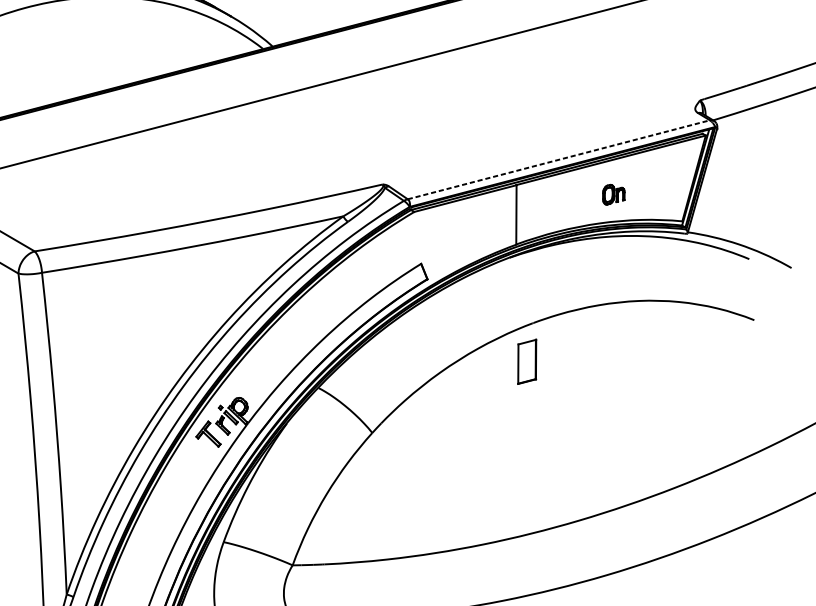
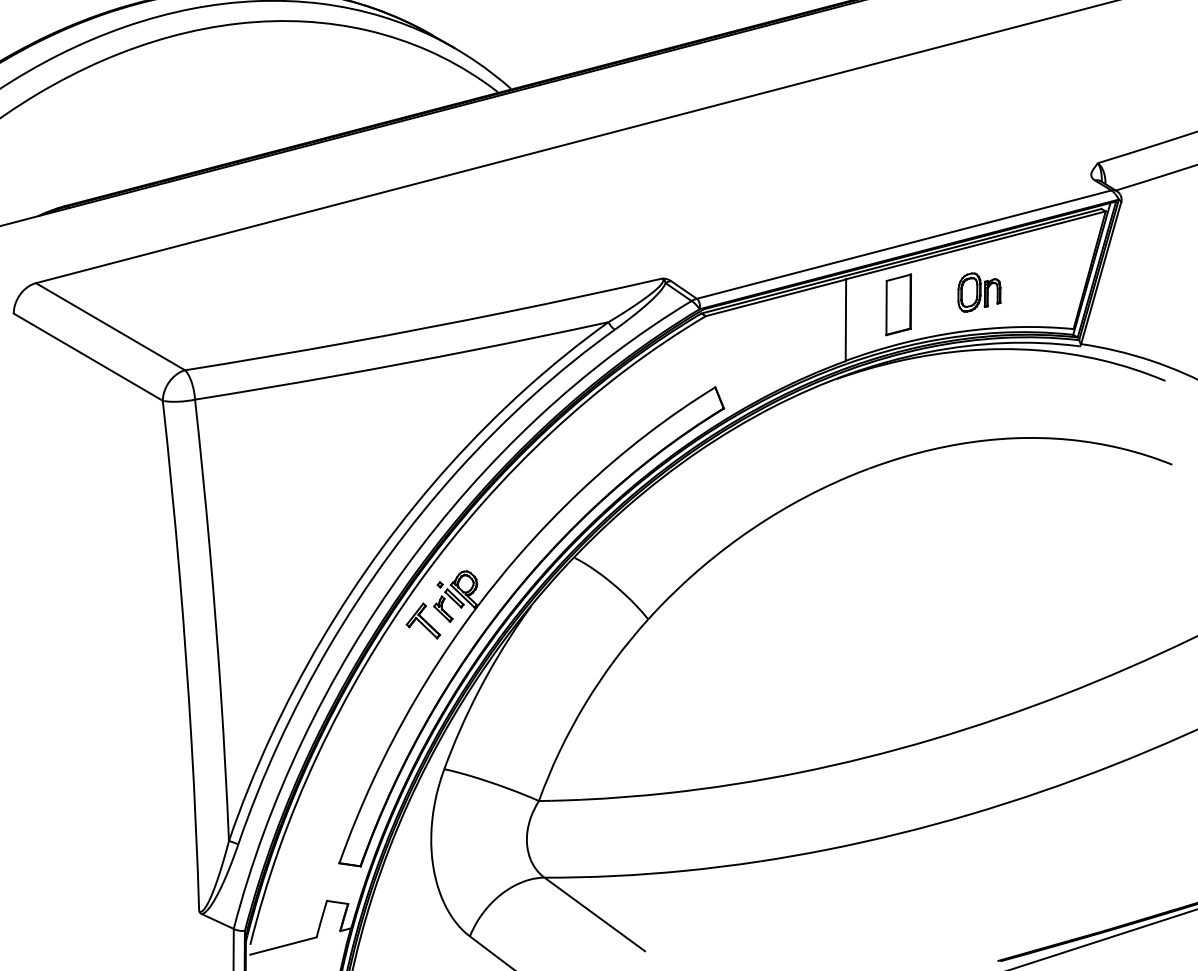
line: (559, 159) -> (904, 244), dashed -> solid
part: (613, 194) -> (979, 292), size x1.43
part: (527, 361) -> (898, 304), moved

